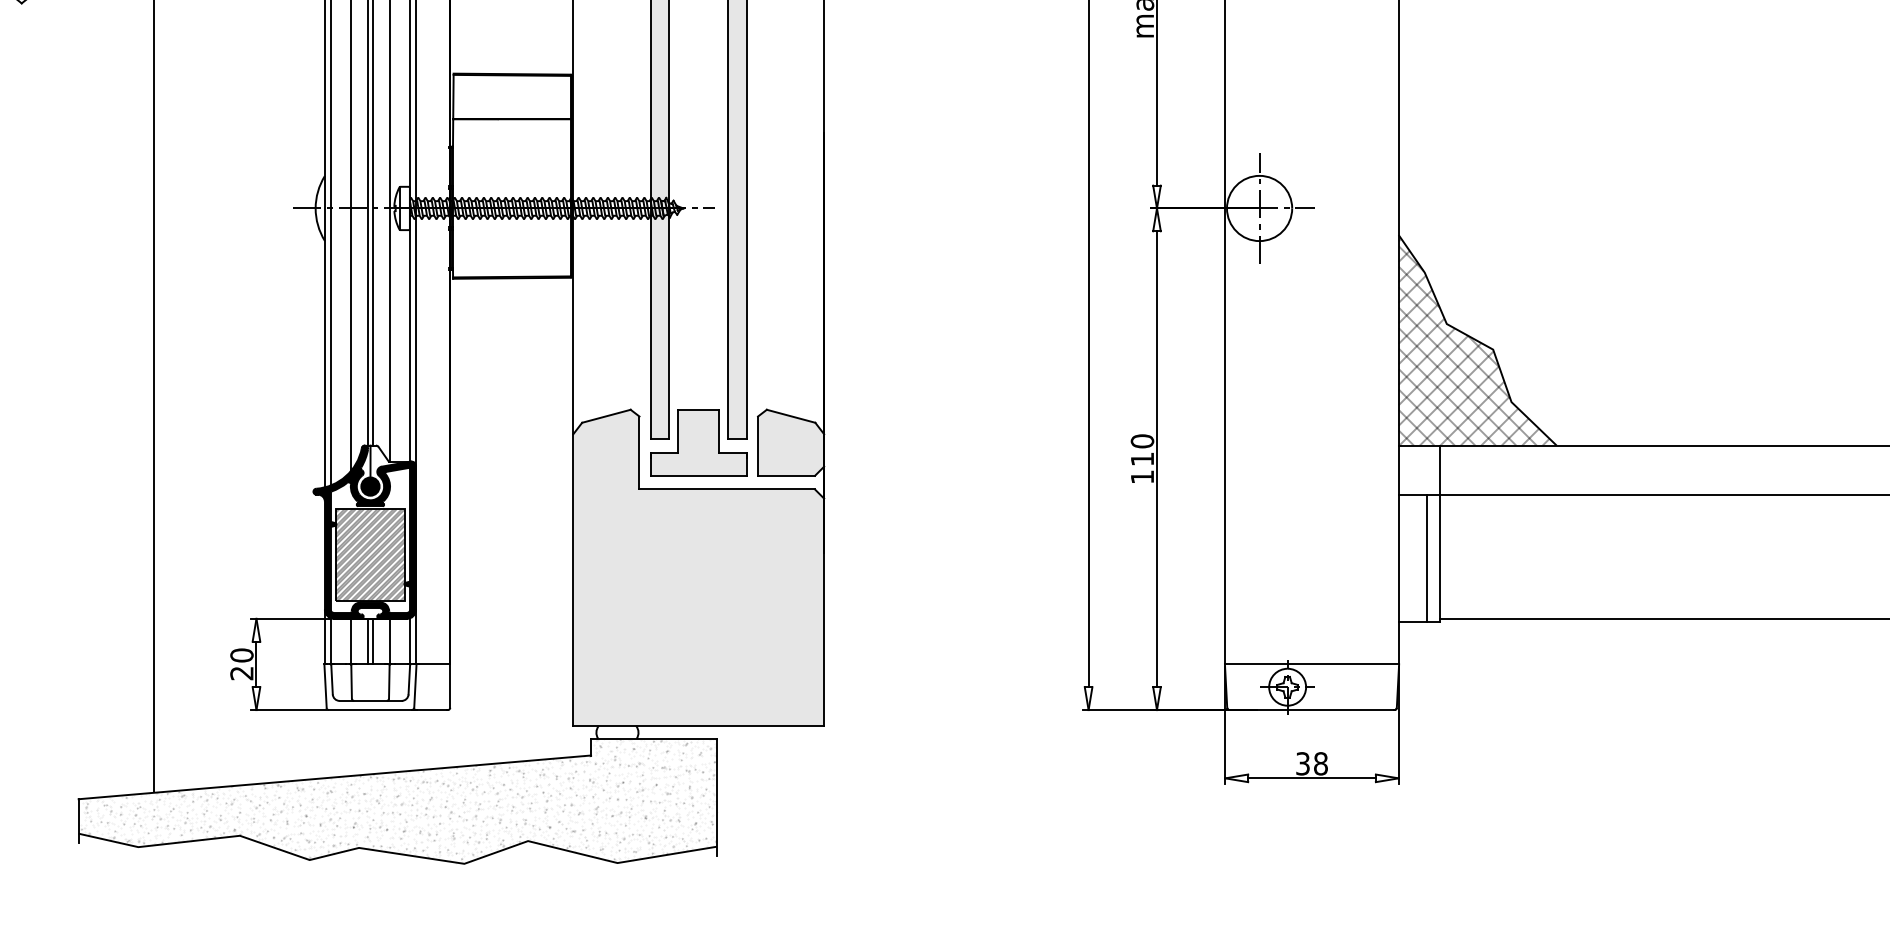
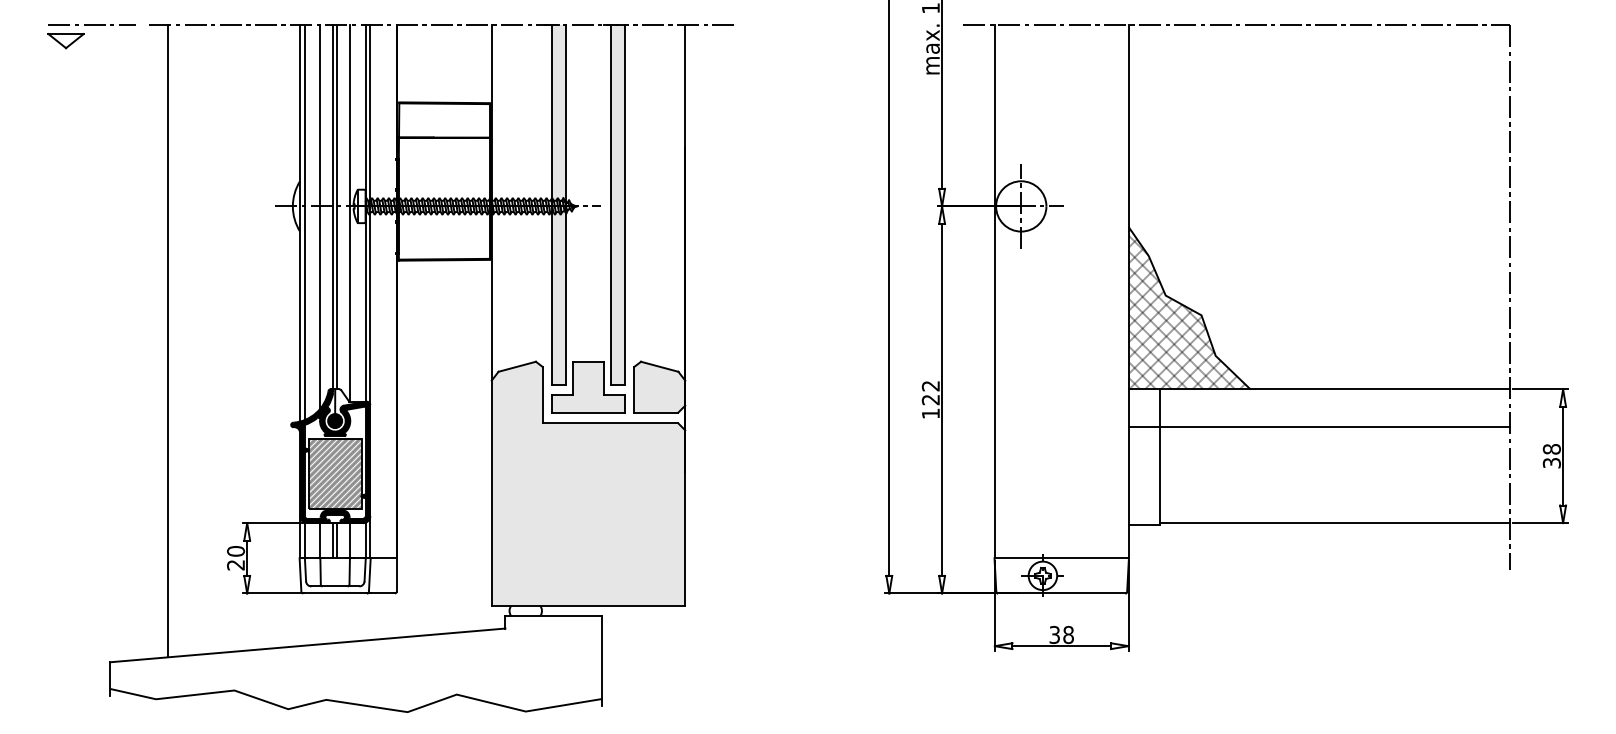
text: (1141, 449) -> (930, 392), 110 -> 122
line: (1427, 558) -> (1150, 476), removed
hatch: (398, 800) -> (356, 663), removed

